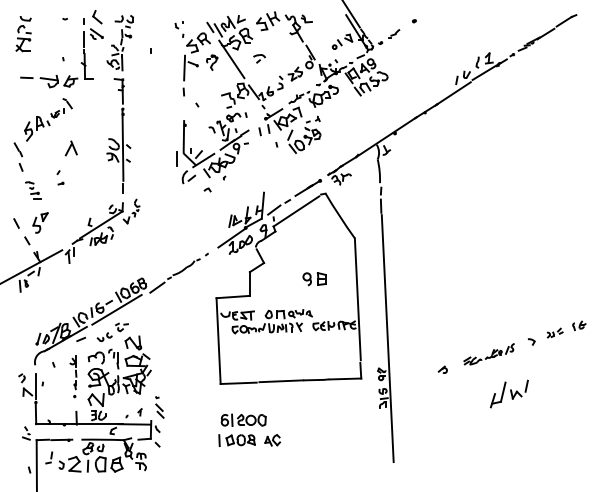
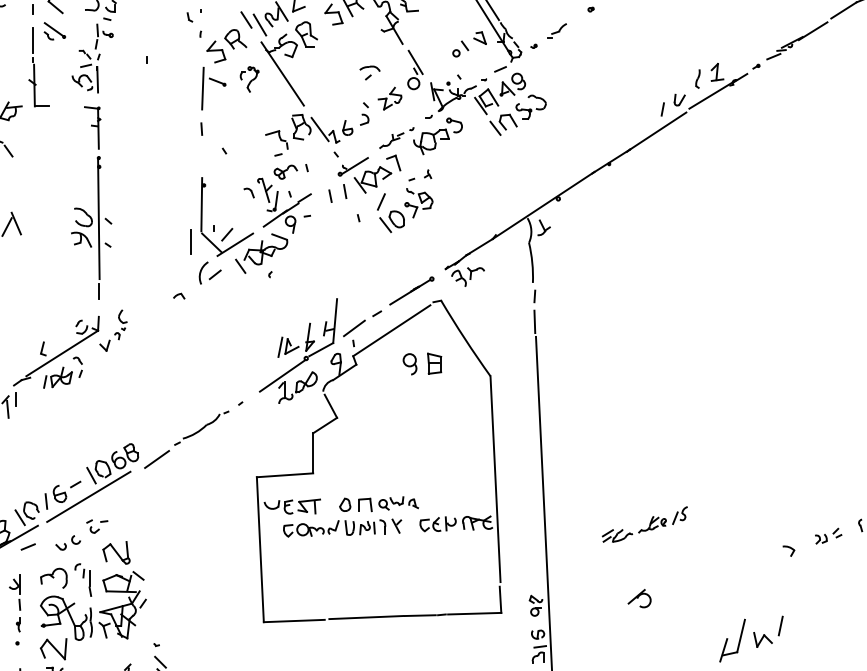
part: (259, 58) -> (369, 72), moved
part: (207, 189) -> (179, 295), moved
part: (314, 279) -> (422, 364), moved
part: (488, 354) -> (643, 525), moved
part: (442, 369) -> (638, 597), size x1.6

